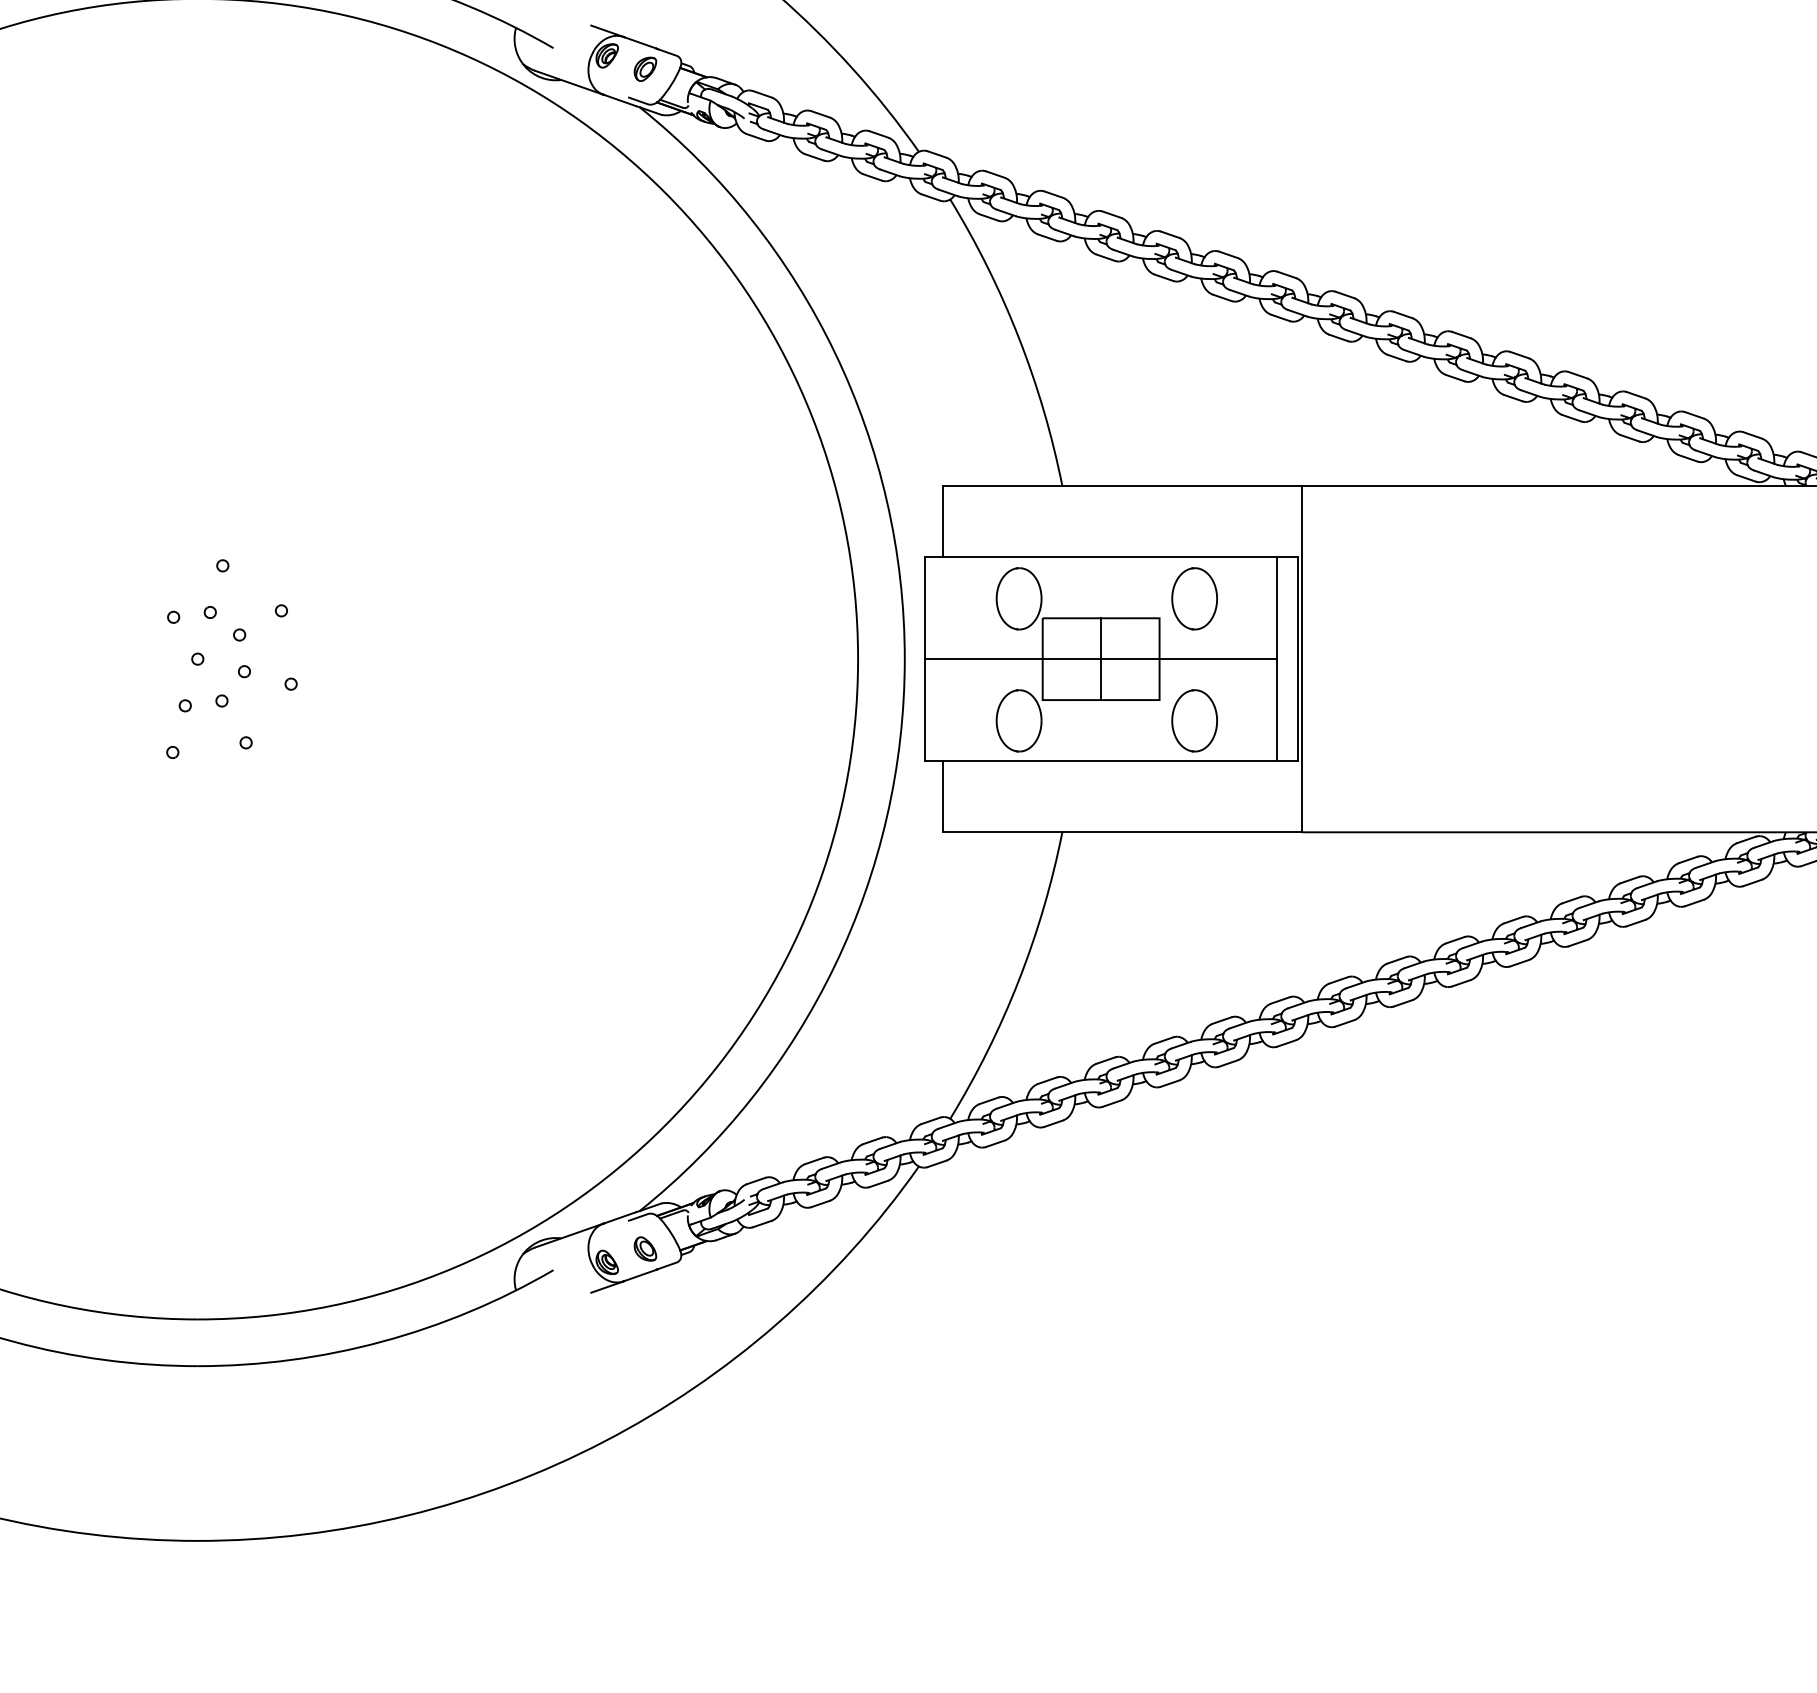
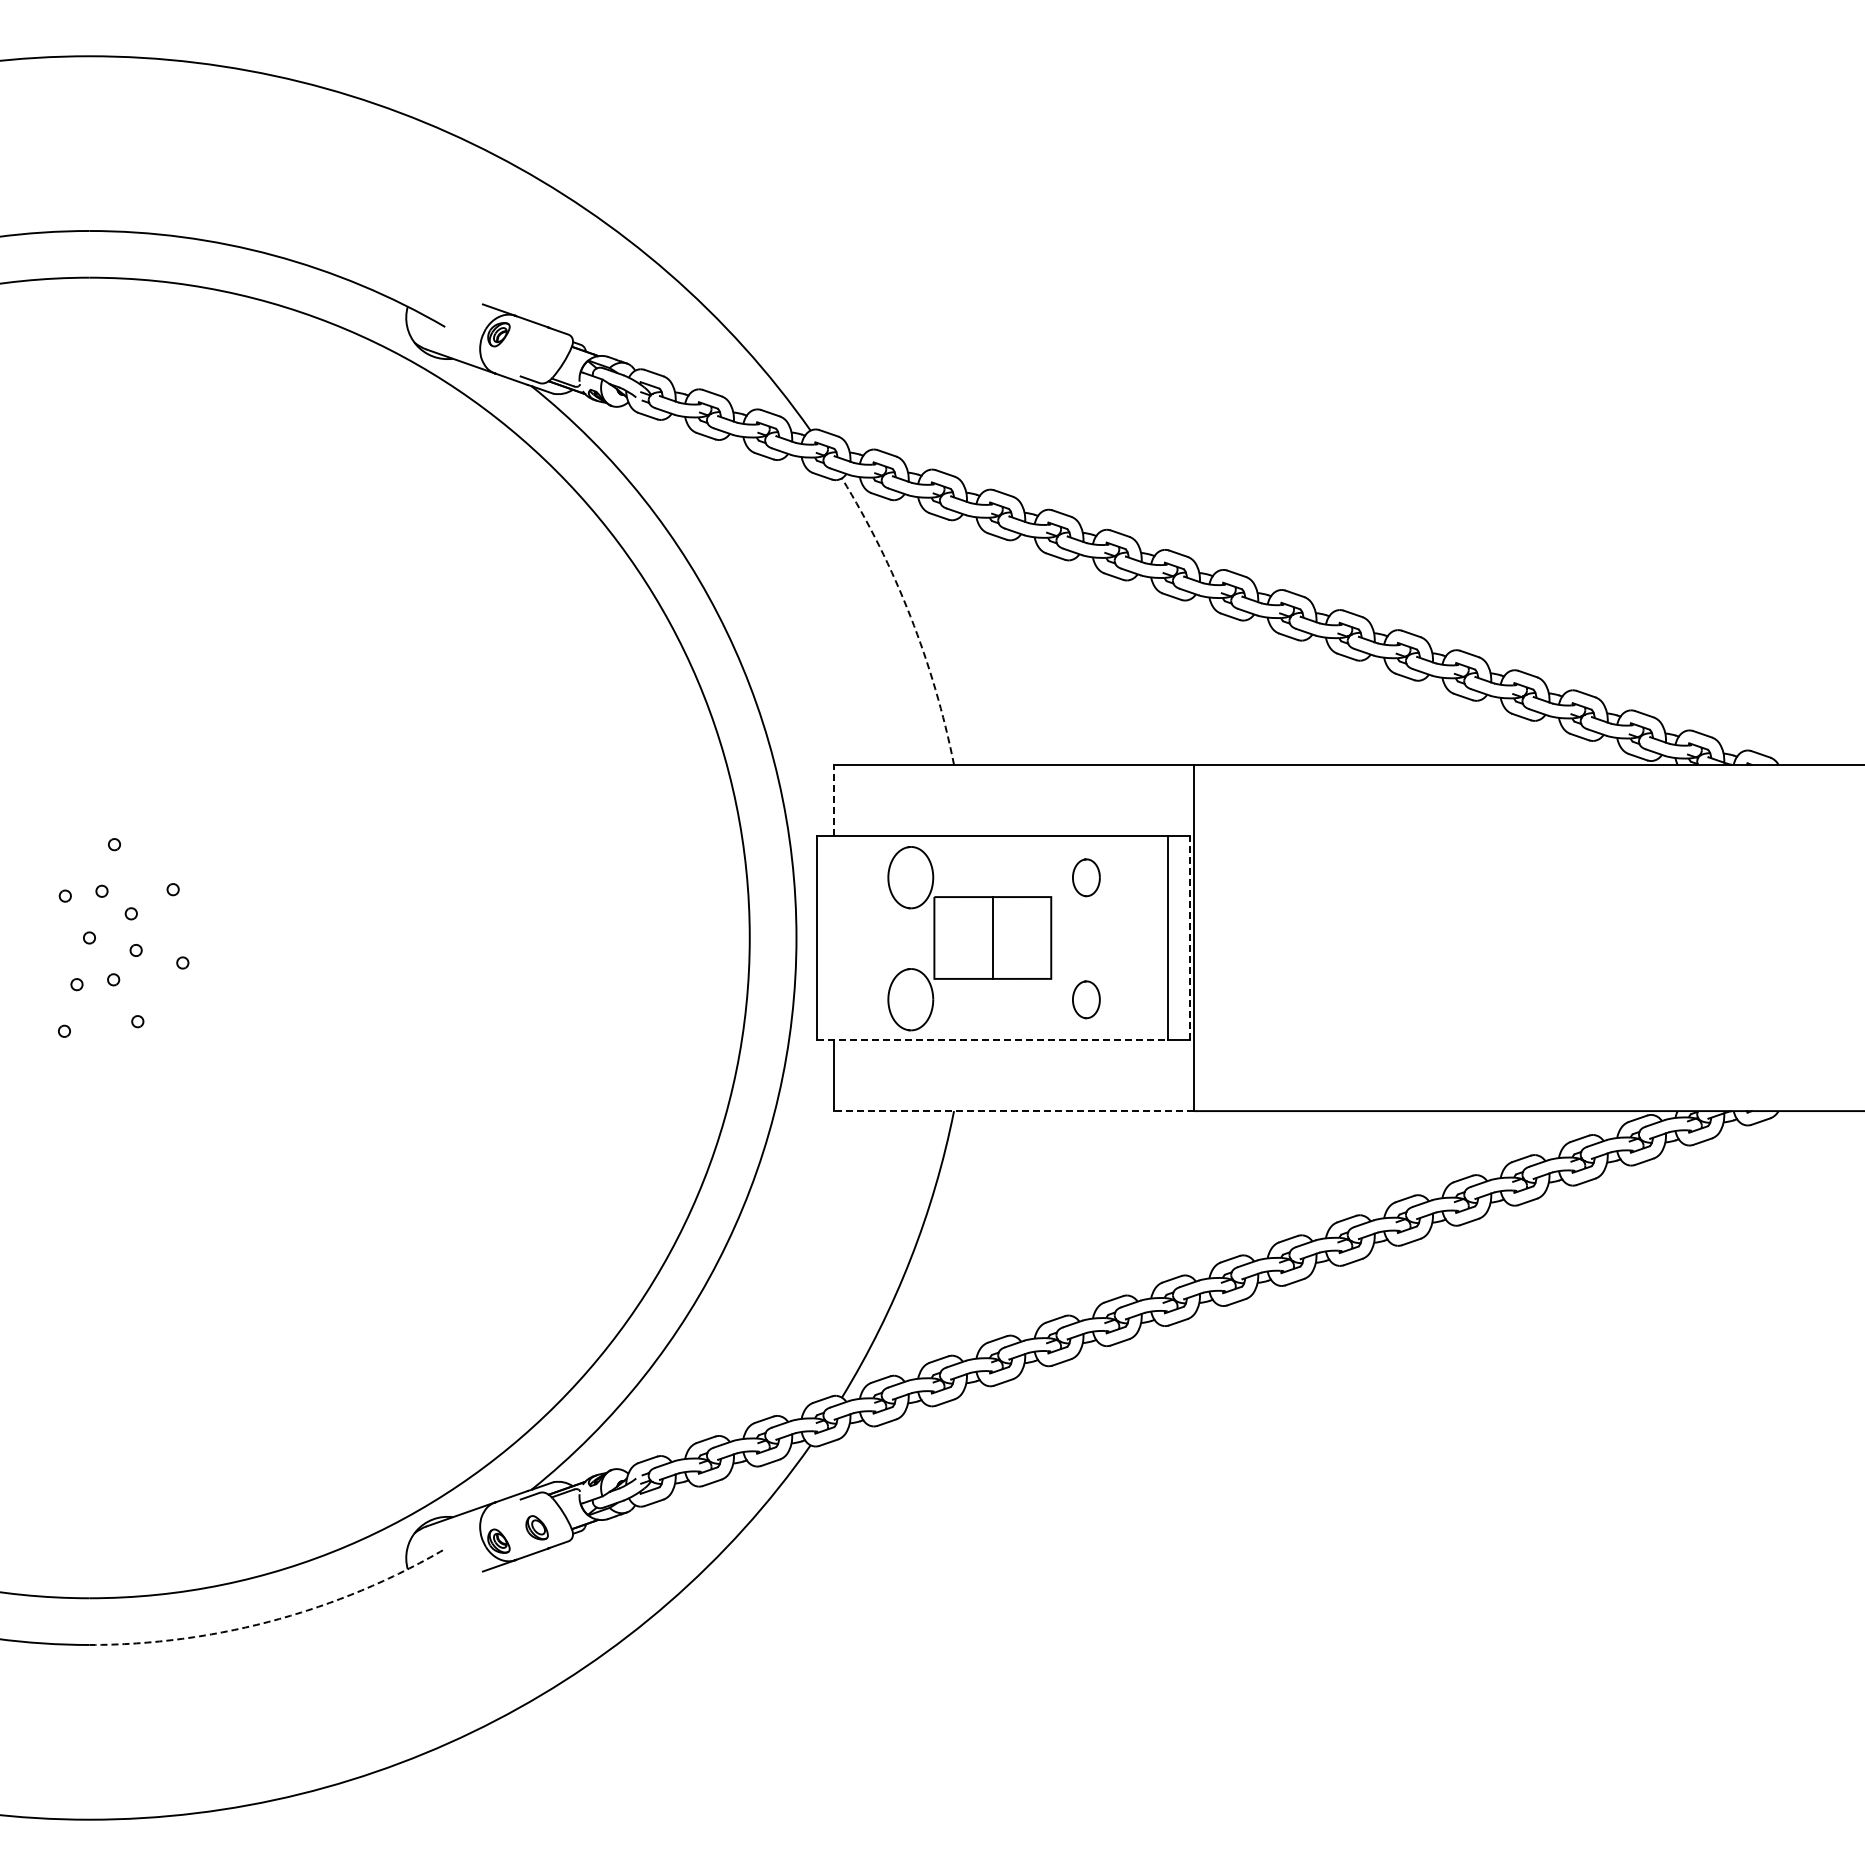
part: (644, 68) -> (536, 347), removed
arc: (1018, 337) -> (910, 616), solid -> dashed
line: (942, 520) -> (834, 799), solid -> dashed
part: (1194, 598) -> (1086, 877), size x0.6
line: (1100, 658) -> (992, 937), removed
line: (1297, 658) -> (1189, 937), solid -> dashed
part: (1194, 720) -> (1086, 999), size x0.6
line: (1100, 761) -> (992, 1040), solid -> dashed
line: (1122, 832) -> (1014, 1111), solid -> dashed
arc: (381, 1341) -> (273, 1620), solid -> dashed

